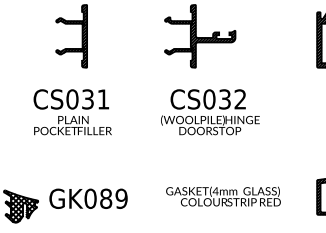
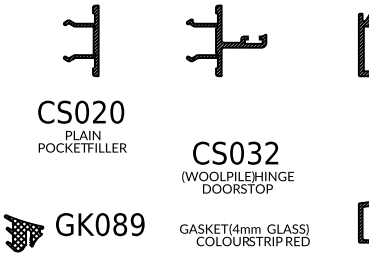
text: (95, 98) -> (108, 111), CS031 -> CS020
text: (209, 112) -> (237, 167), moved
text: (223, 196) -> (244, 234), moved

